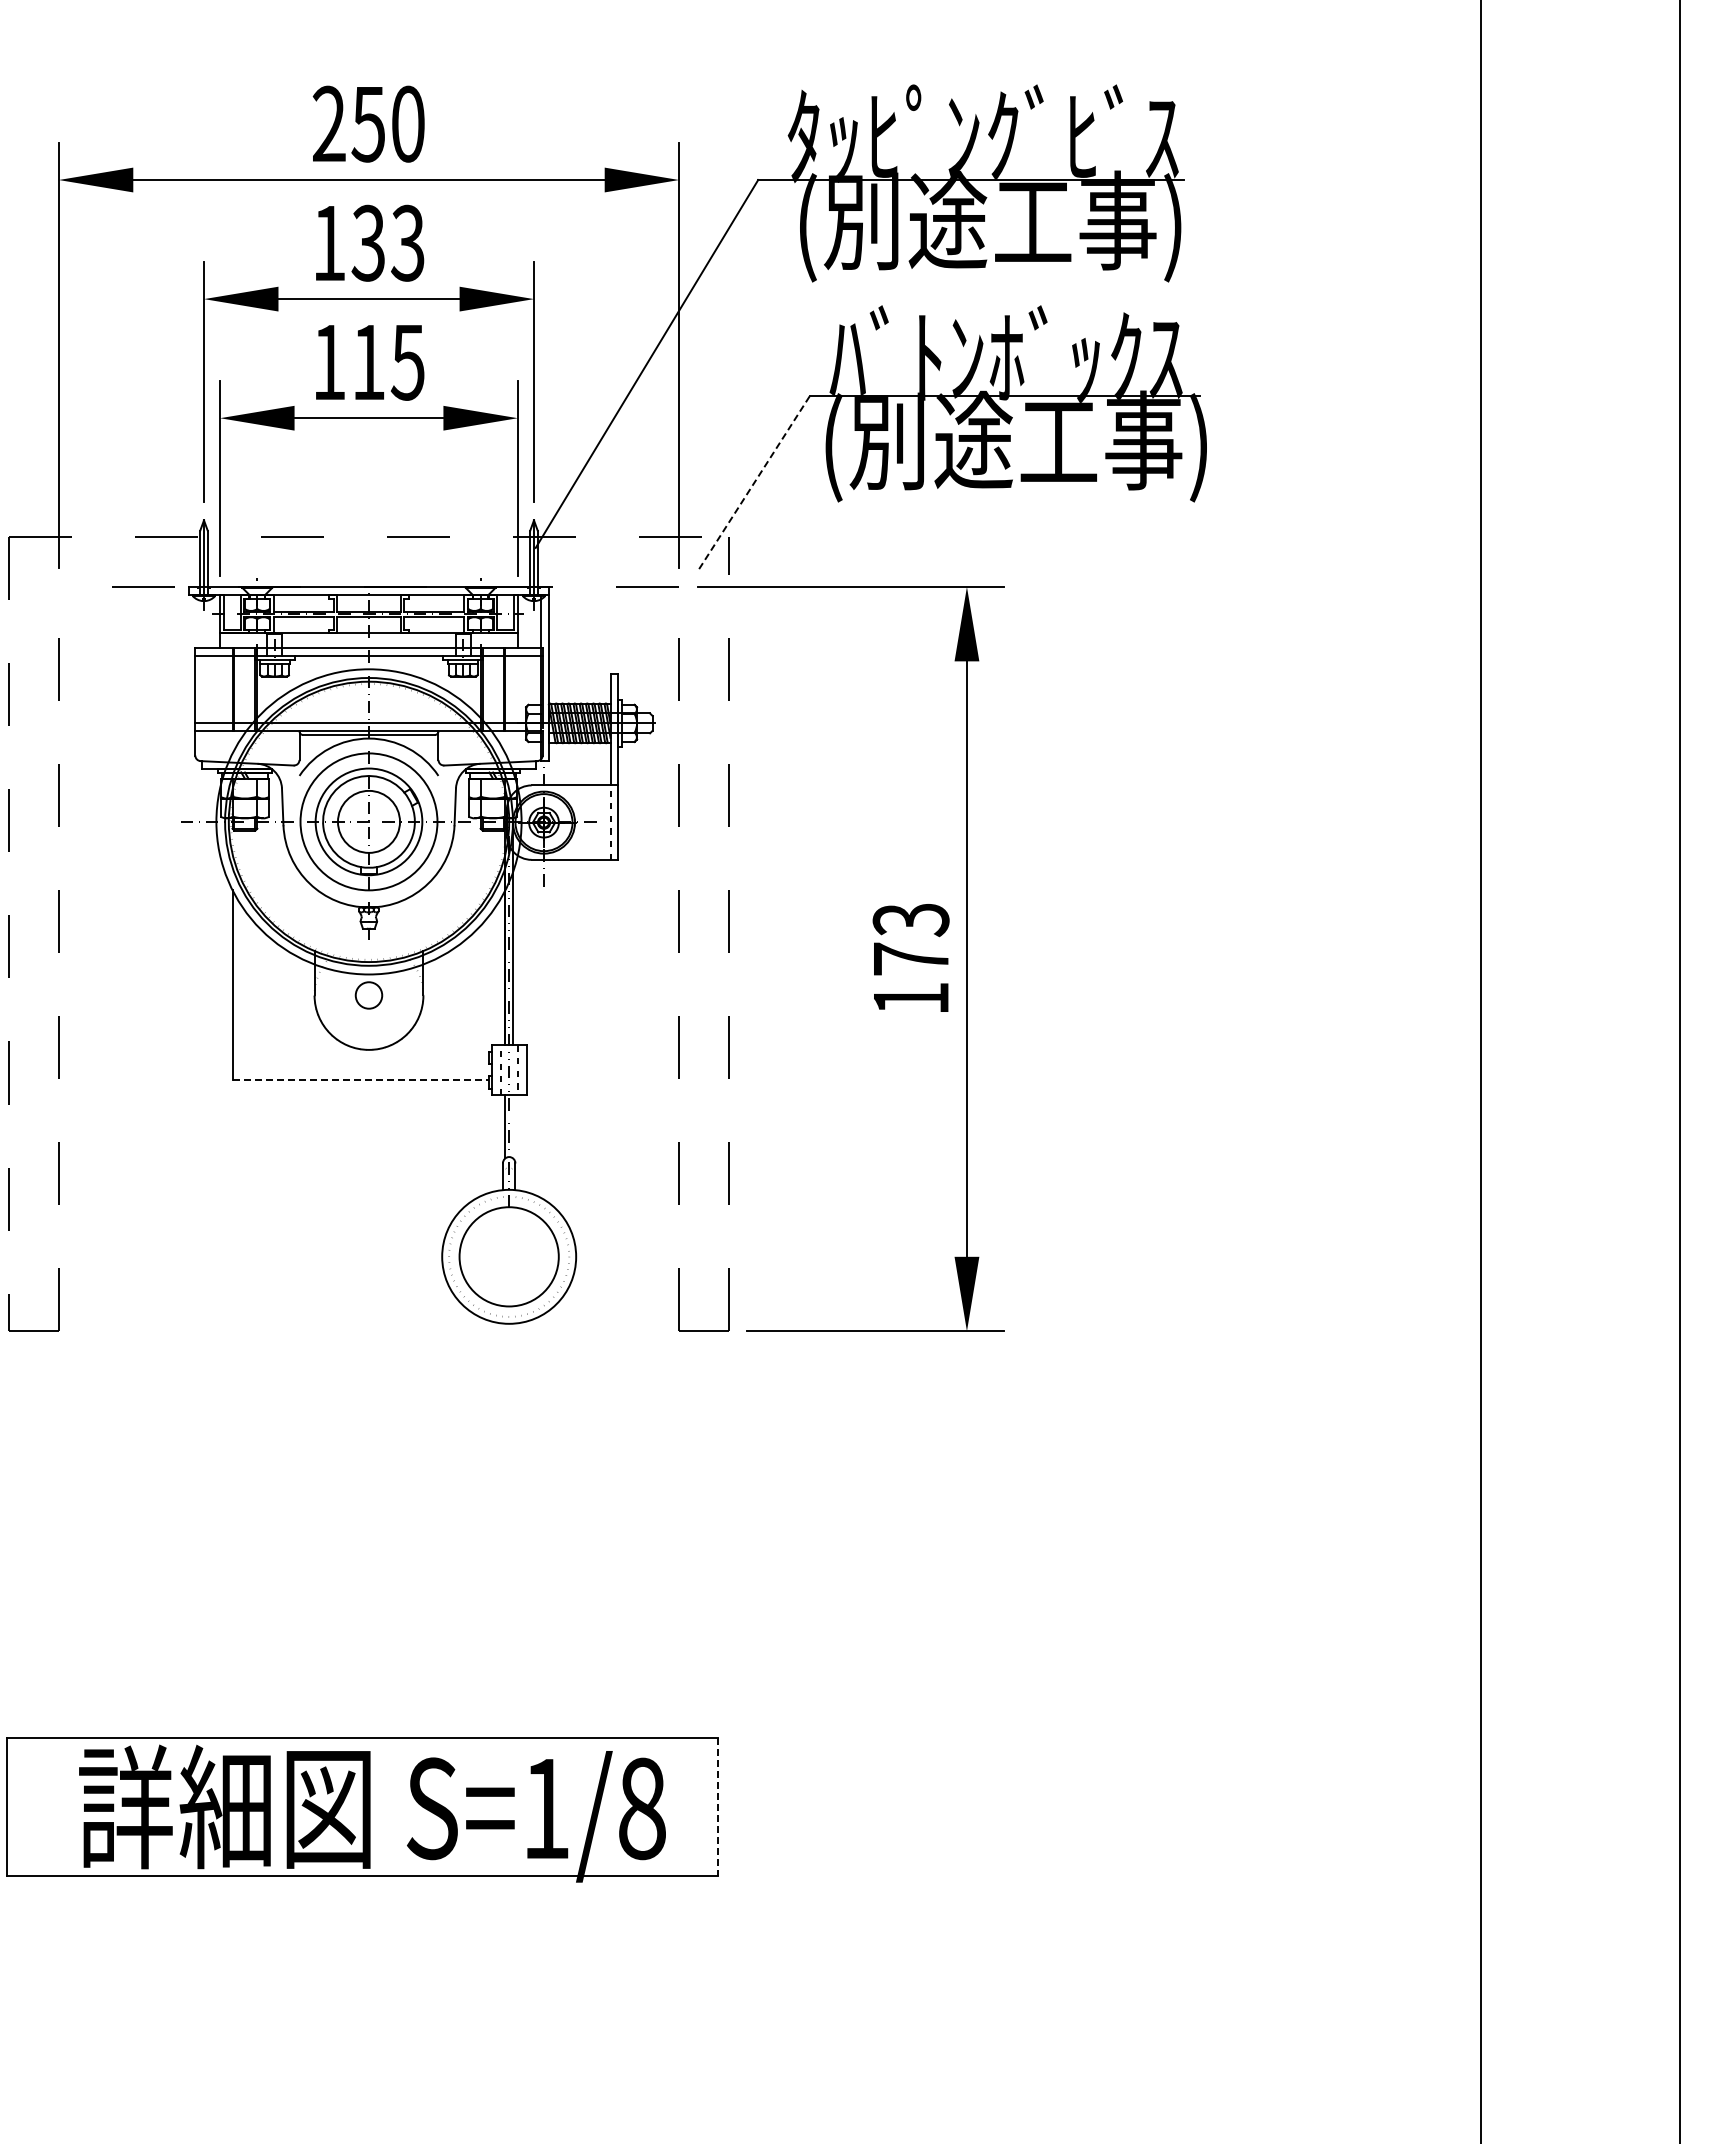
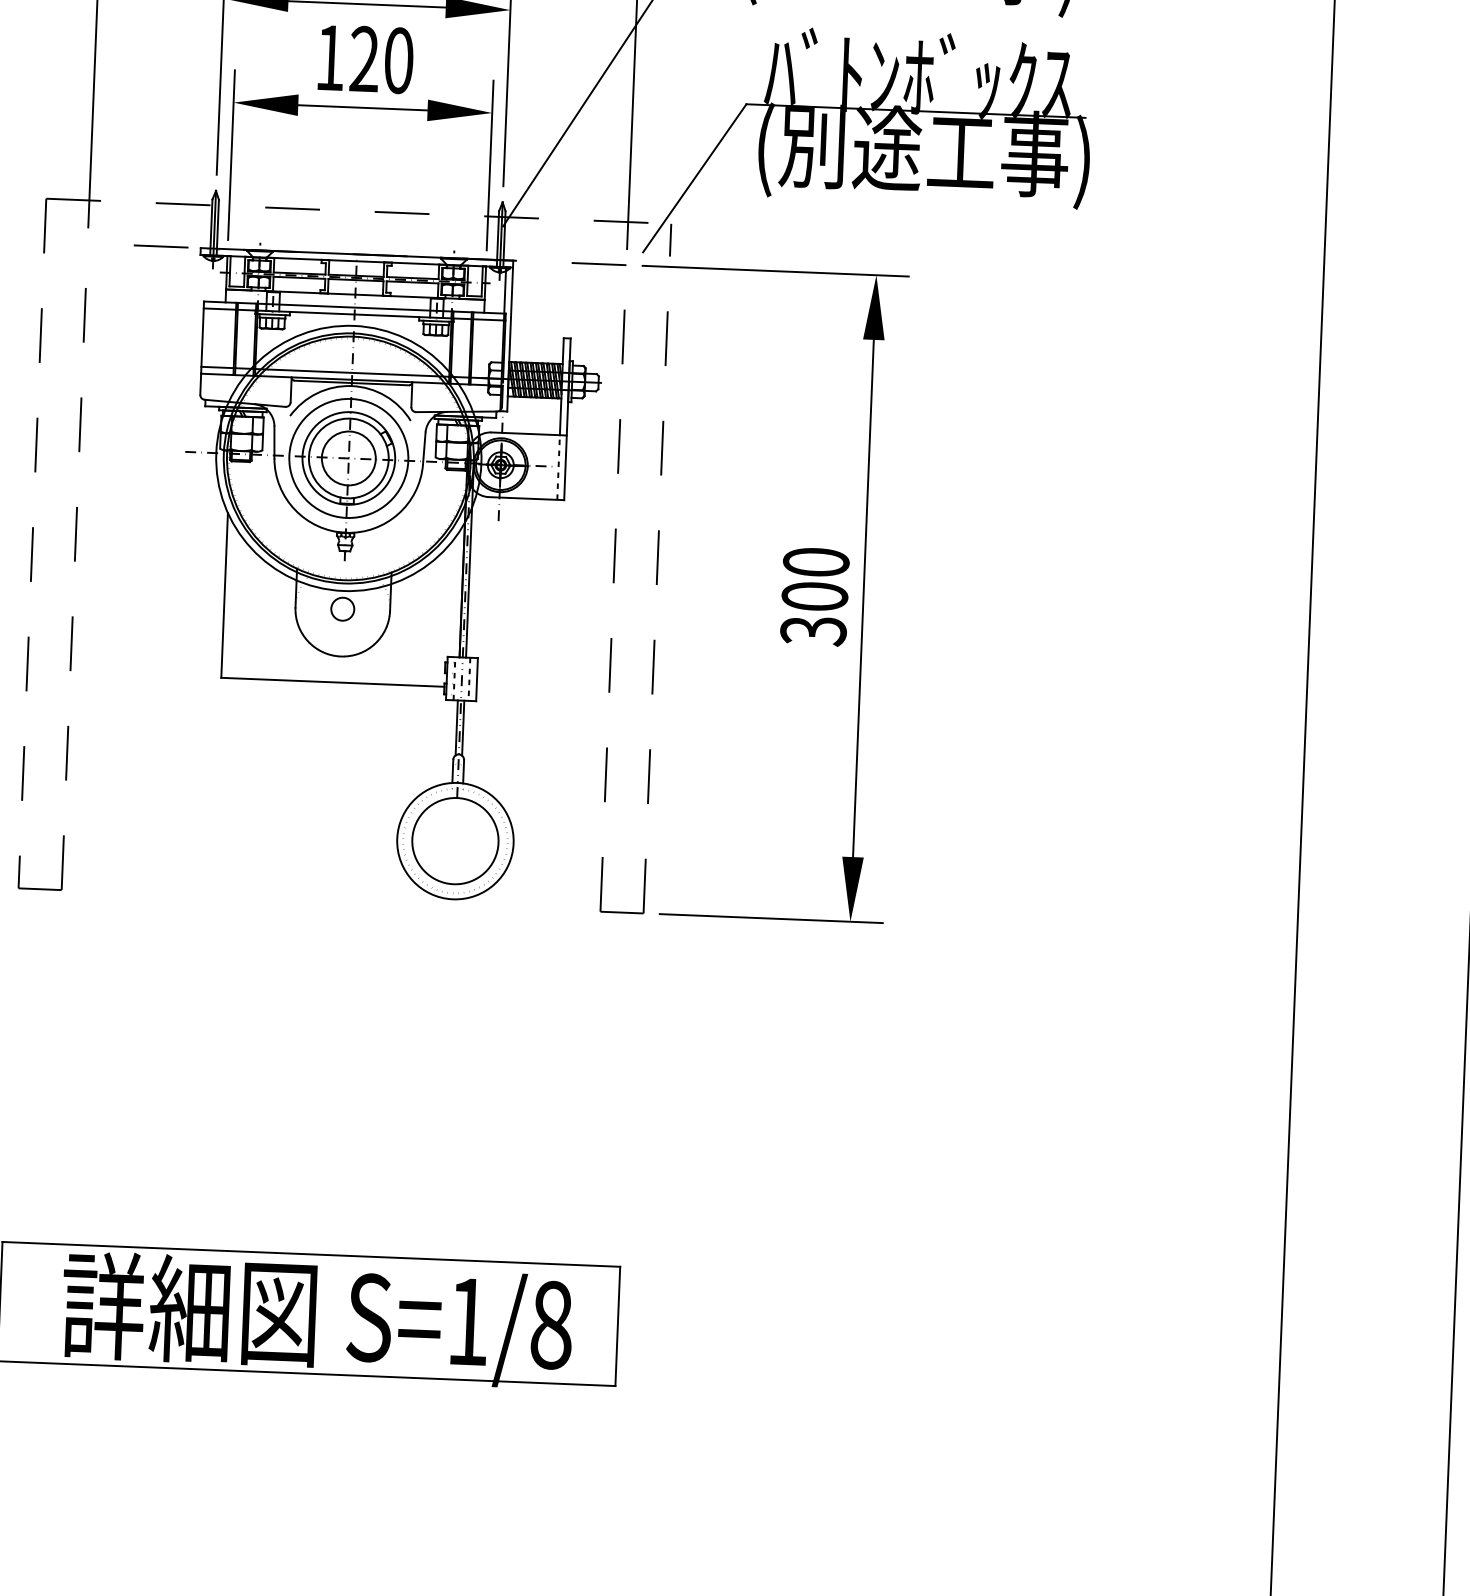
text: (388, 362) -> (381, 60), 115 -> 120
line: (753, 483) -> (694, 177), dashed -> solid
text: (910, 959) -> (814, 596), 173 -> 300
line: (361, 1079) -> (333, 681), dashed -> solid
line: (512, 1126) -> (462, 728), added
line: (718, 1807) -> (618, 1326), dashed -> solid

